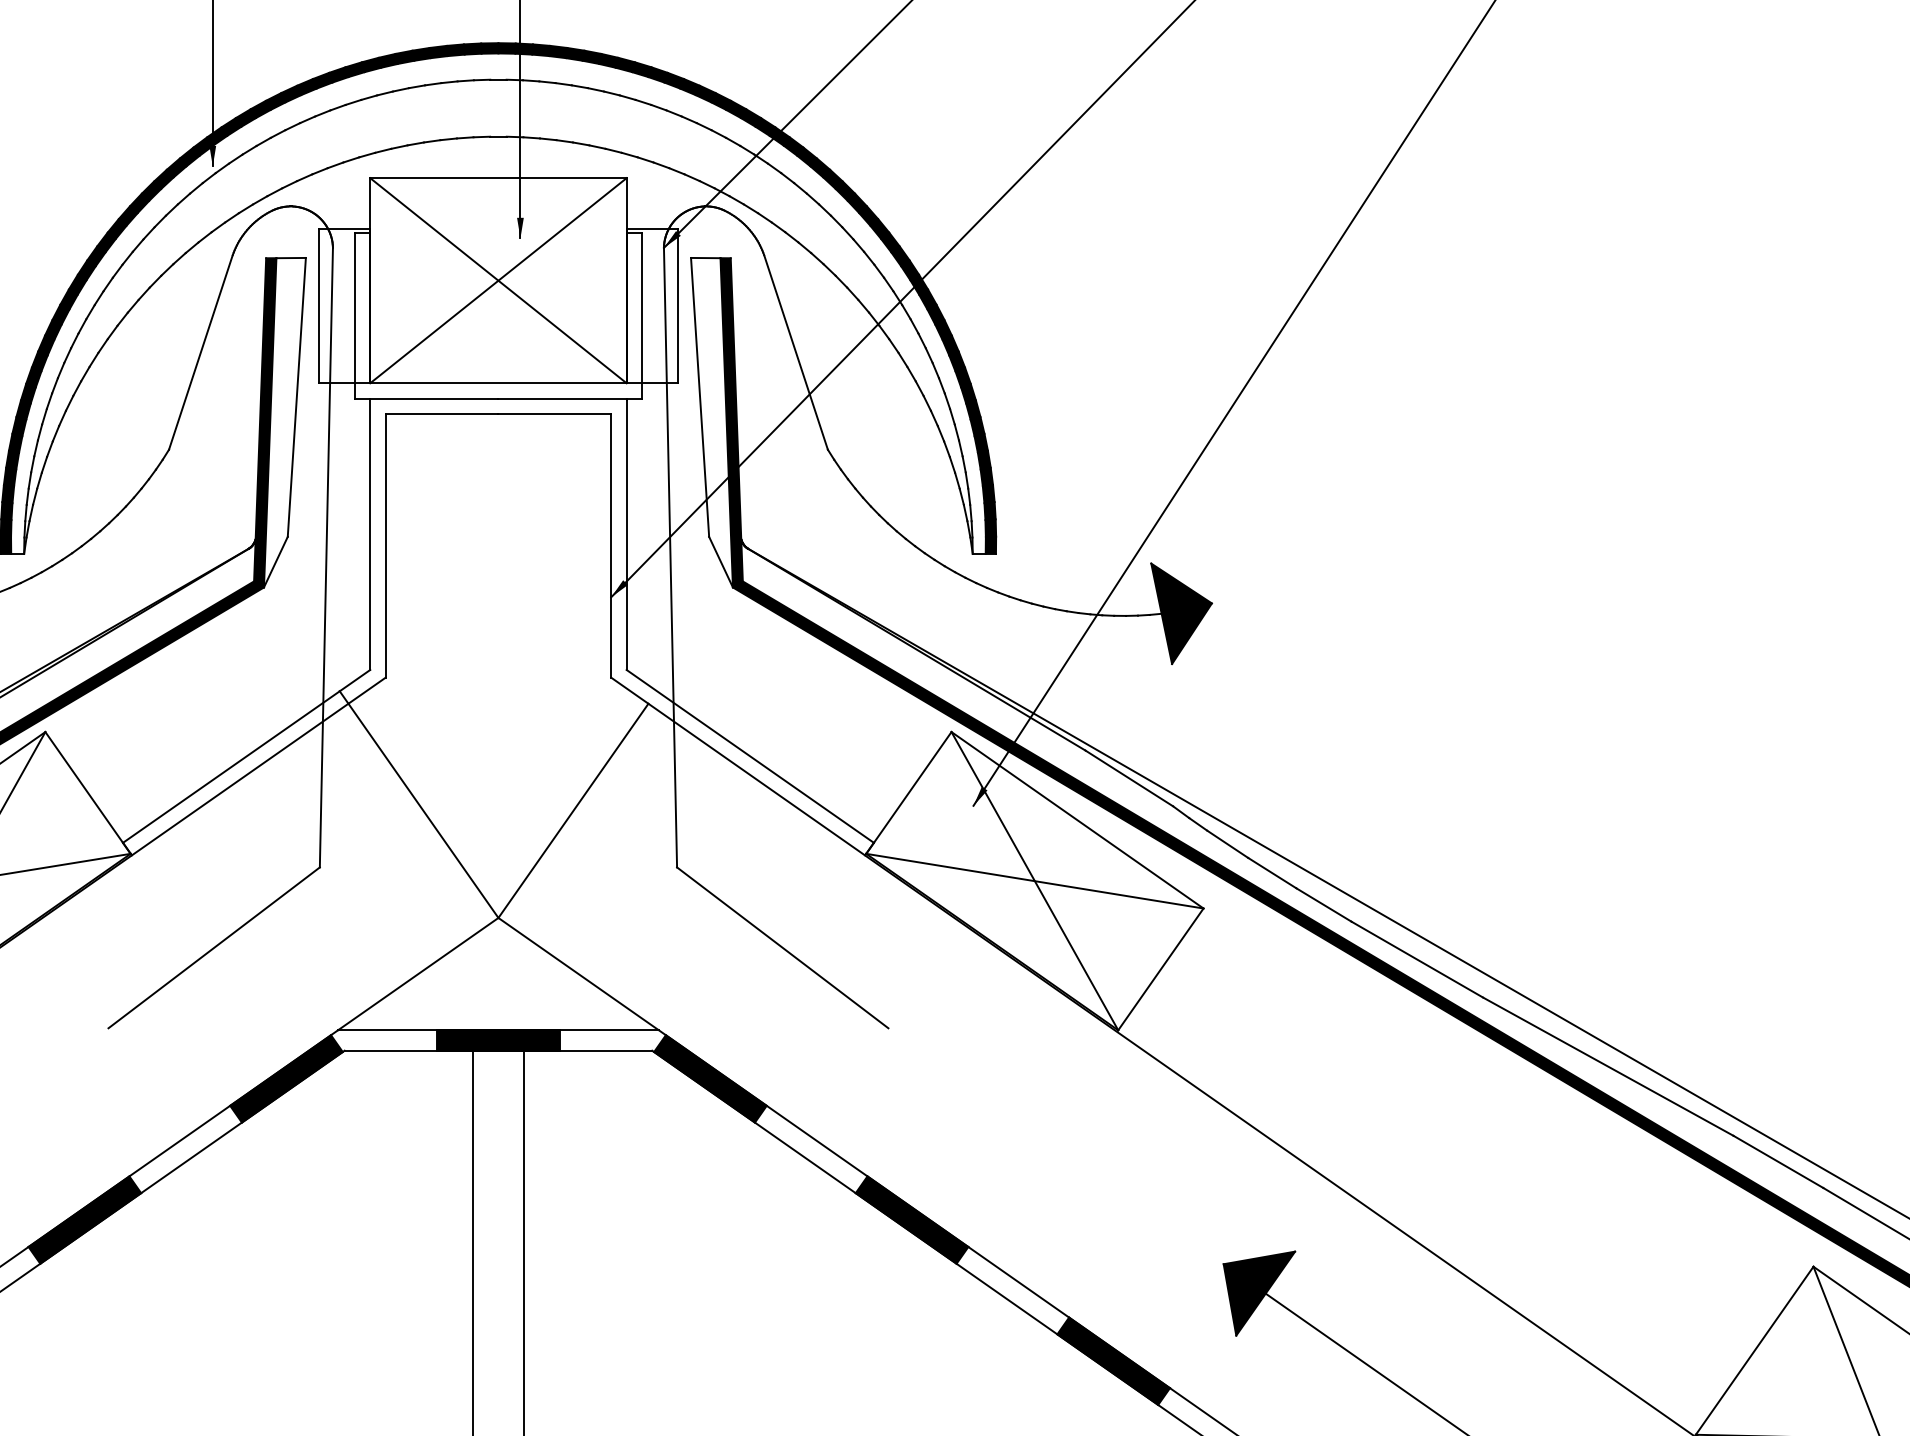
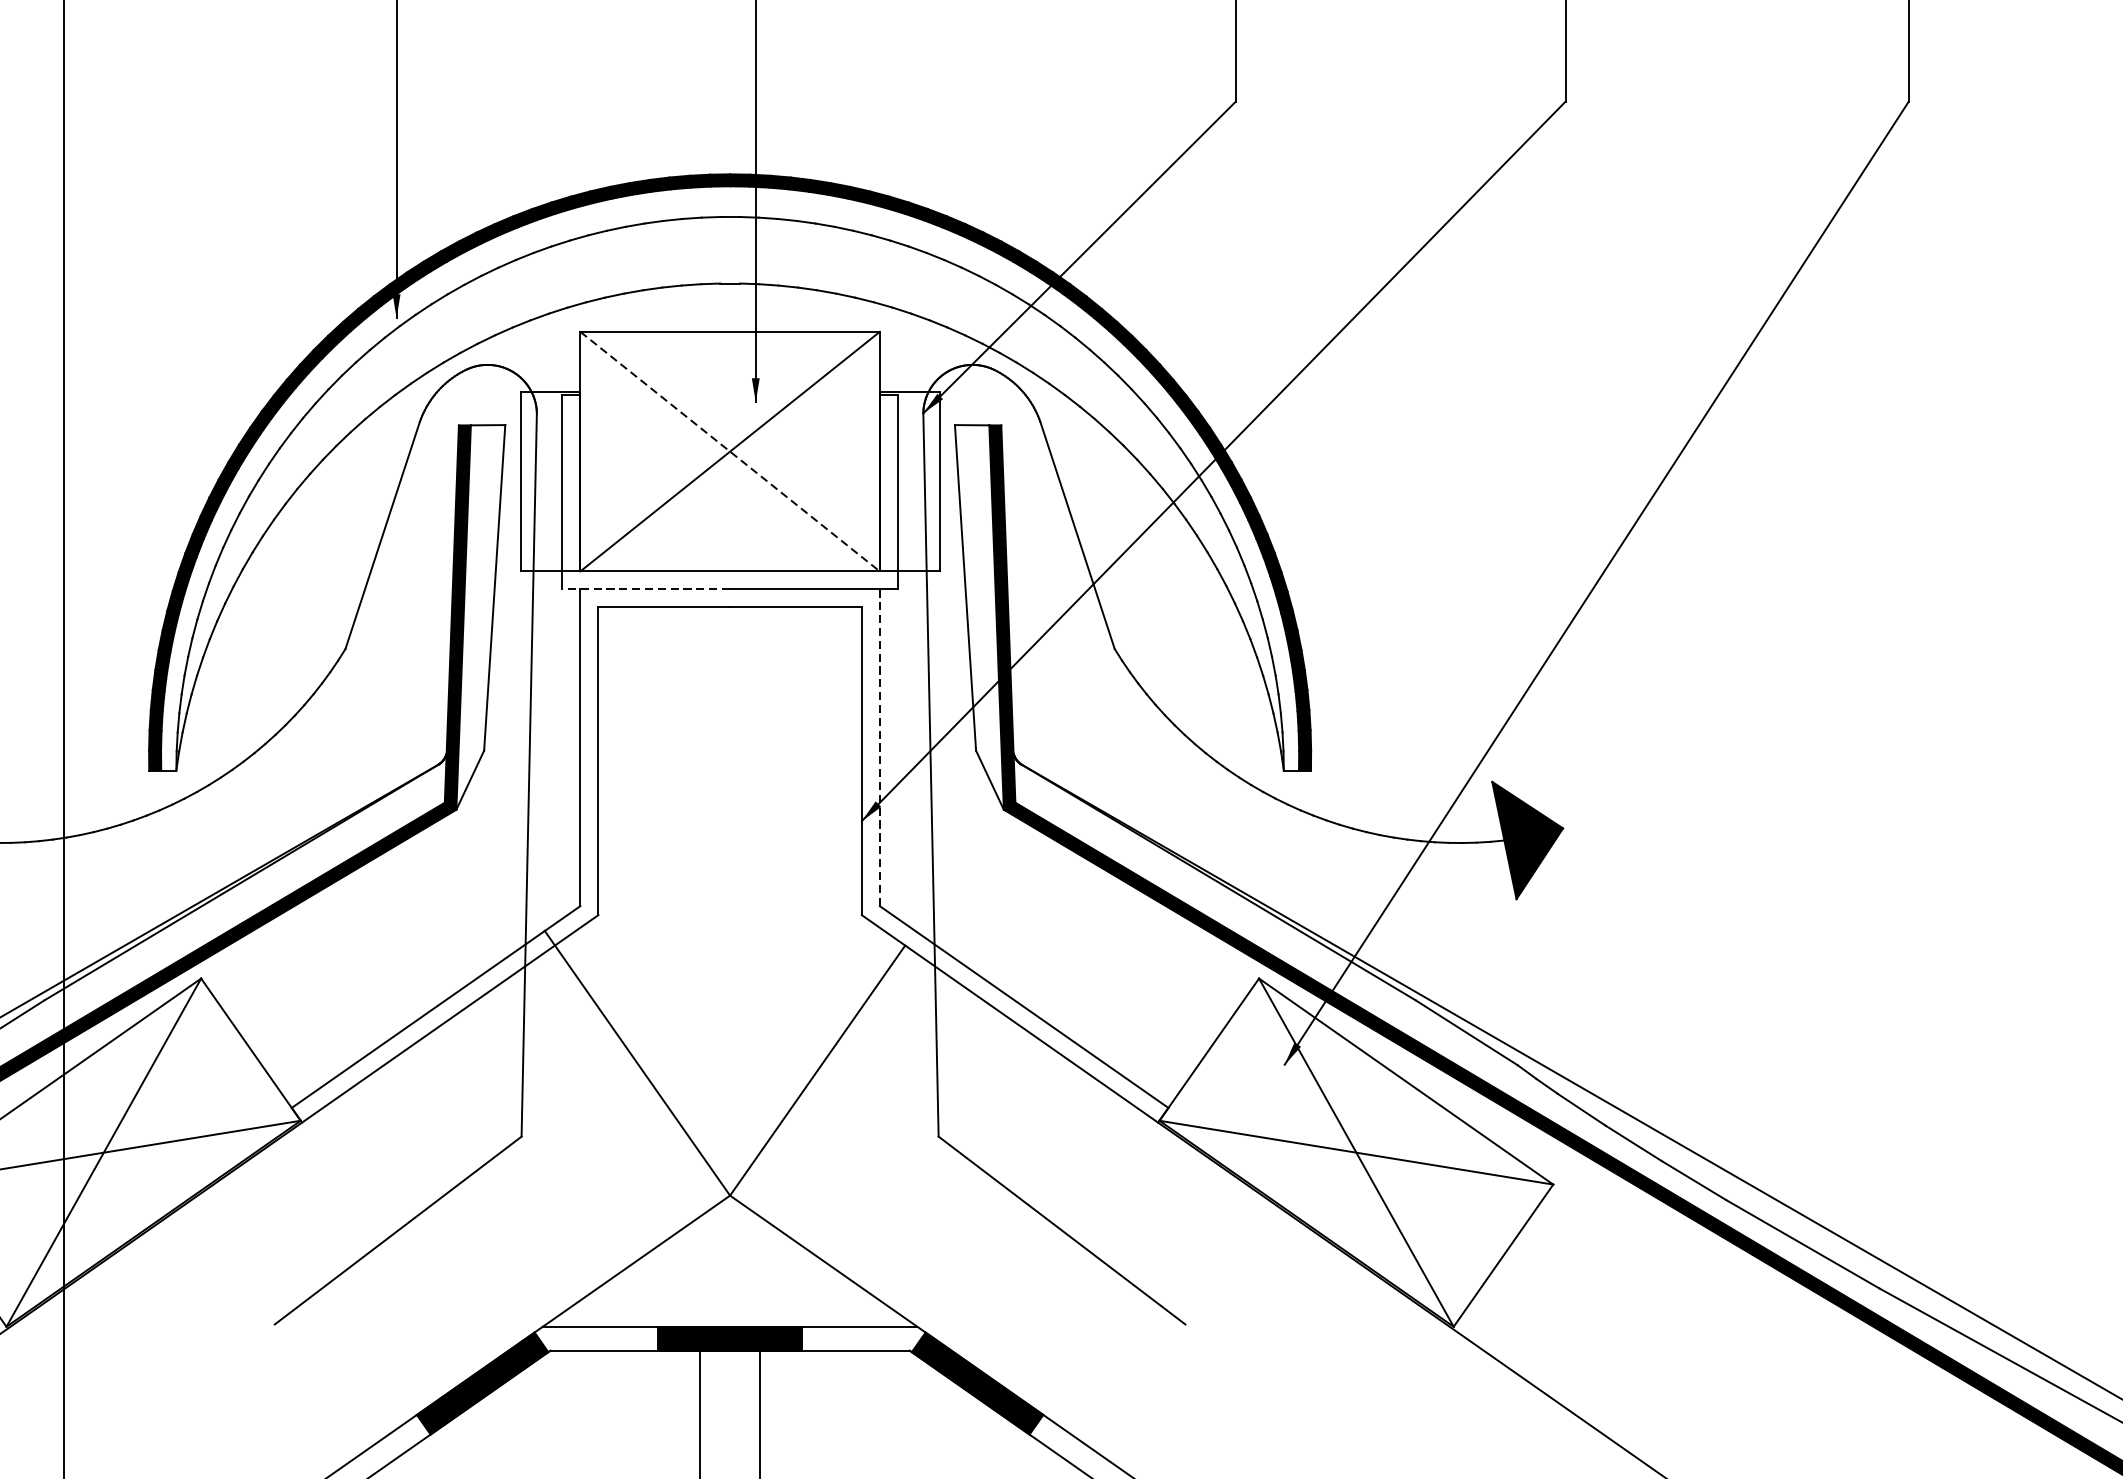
line: (498, 281) -> (730, 452), solid -> dashed
line: (426, 398) -> (646, 589), solid -> dashed
line: (626, 534) -> (879, 747), solid -> dashed

